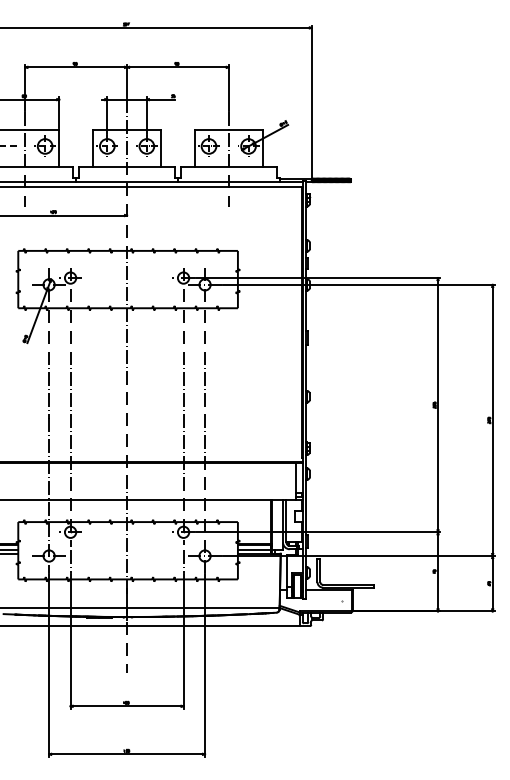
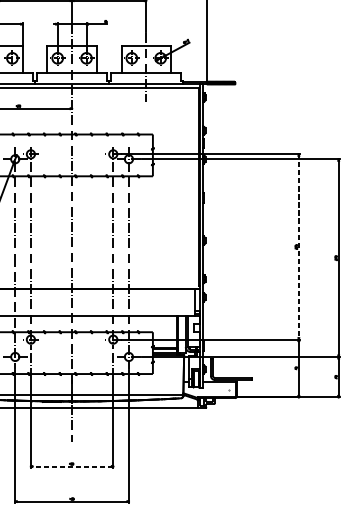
line: (438, 405) -> (299, 247), solid -> dashed
line: (126, 706) -> (71, 466), solid -> dashed

